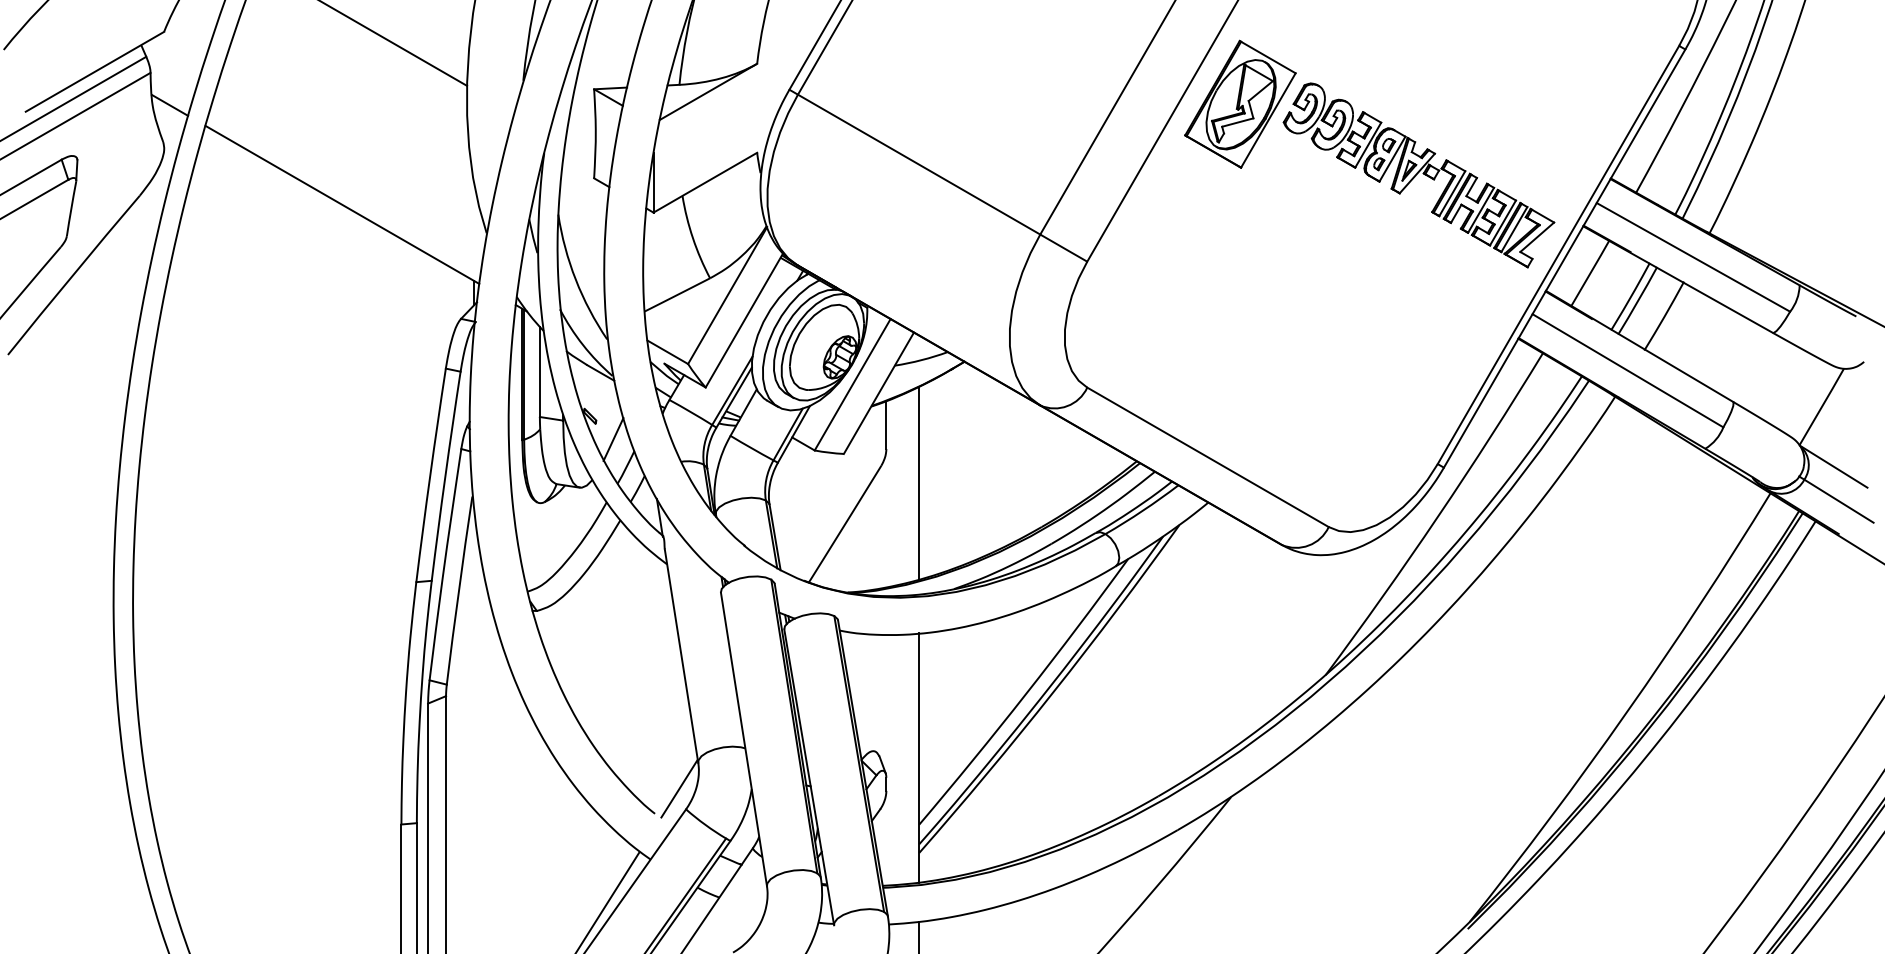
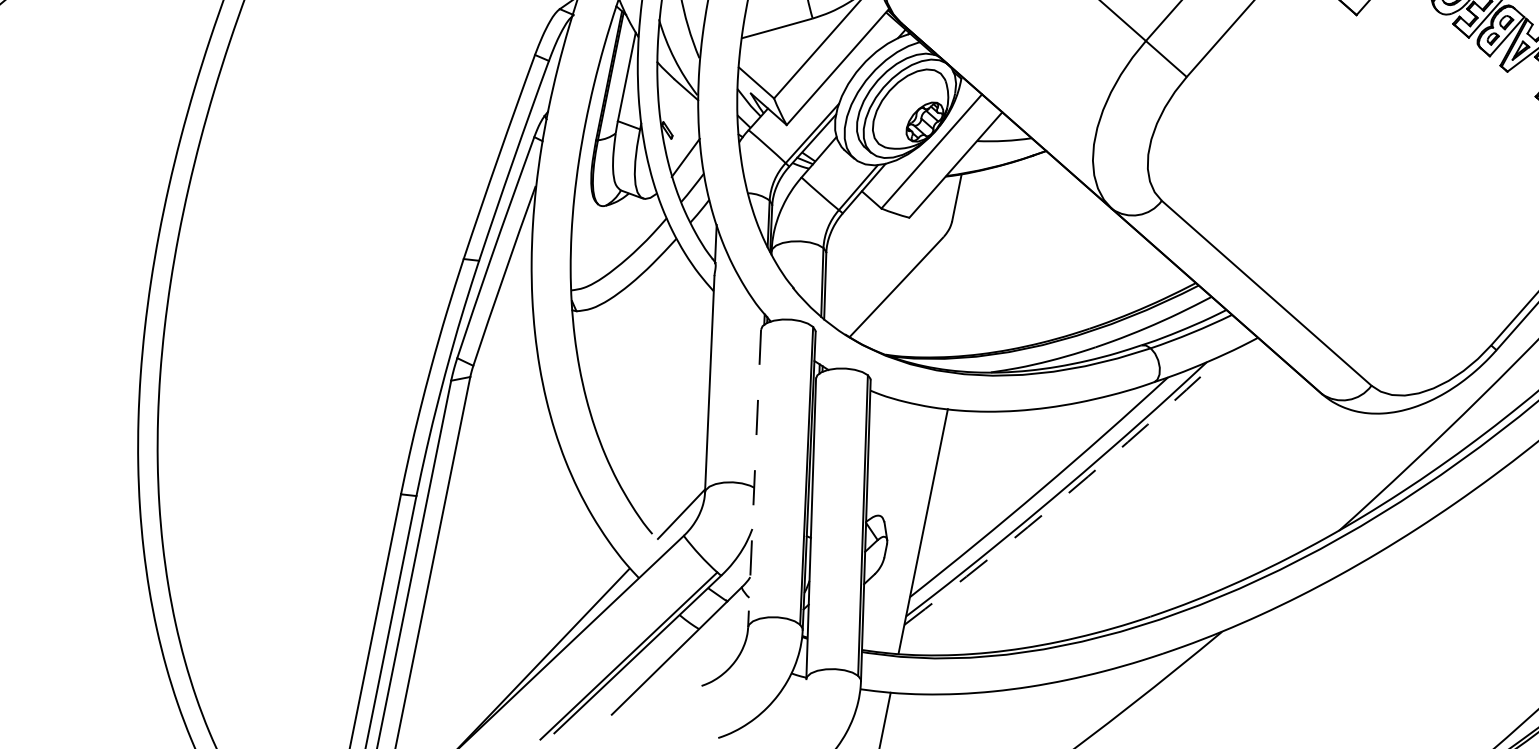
line: (919, 482) -> (978, 260), removed
arc: (1053, 692) -> (1068, 493), solid -> dashed
line: (743, 739) -> (754, 478), solid -> dashed

